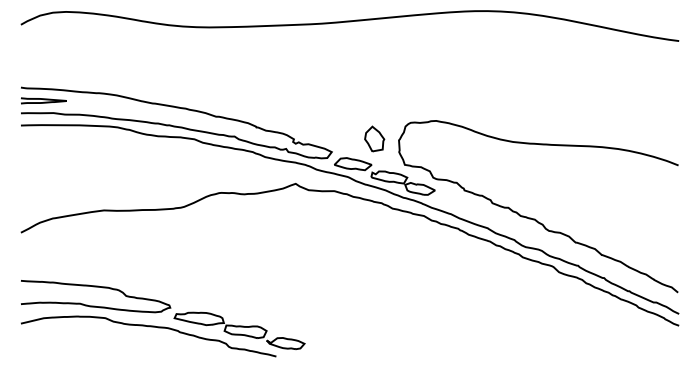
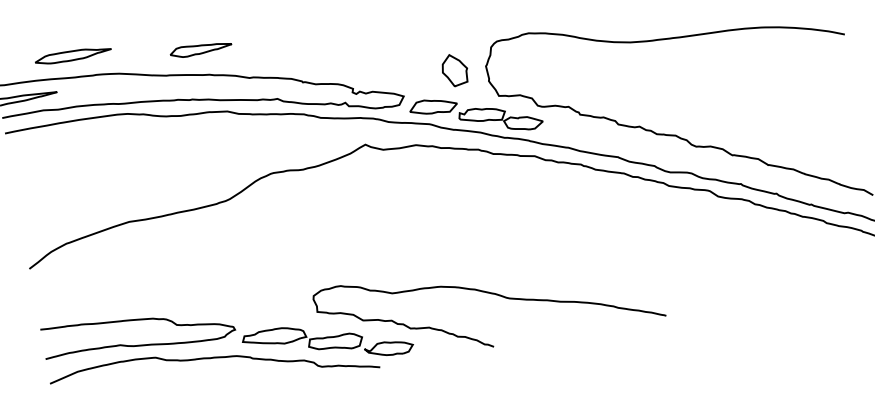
part: (83, 74) -> (72, 54), added
part: (182, 87) -> (200, 48), added
curve: (369, 315) -> (488, 294), added

